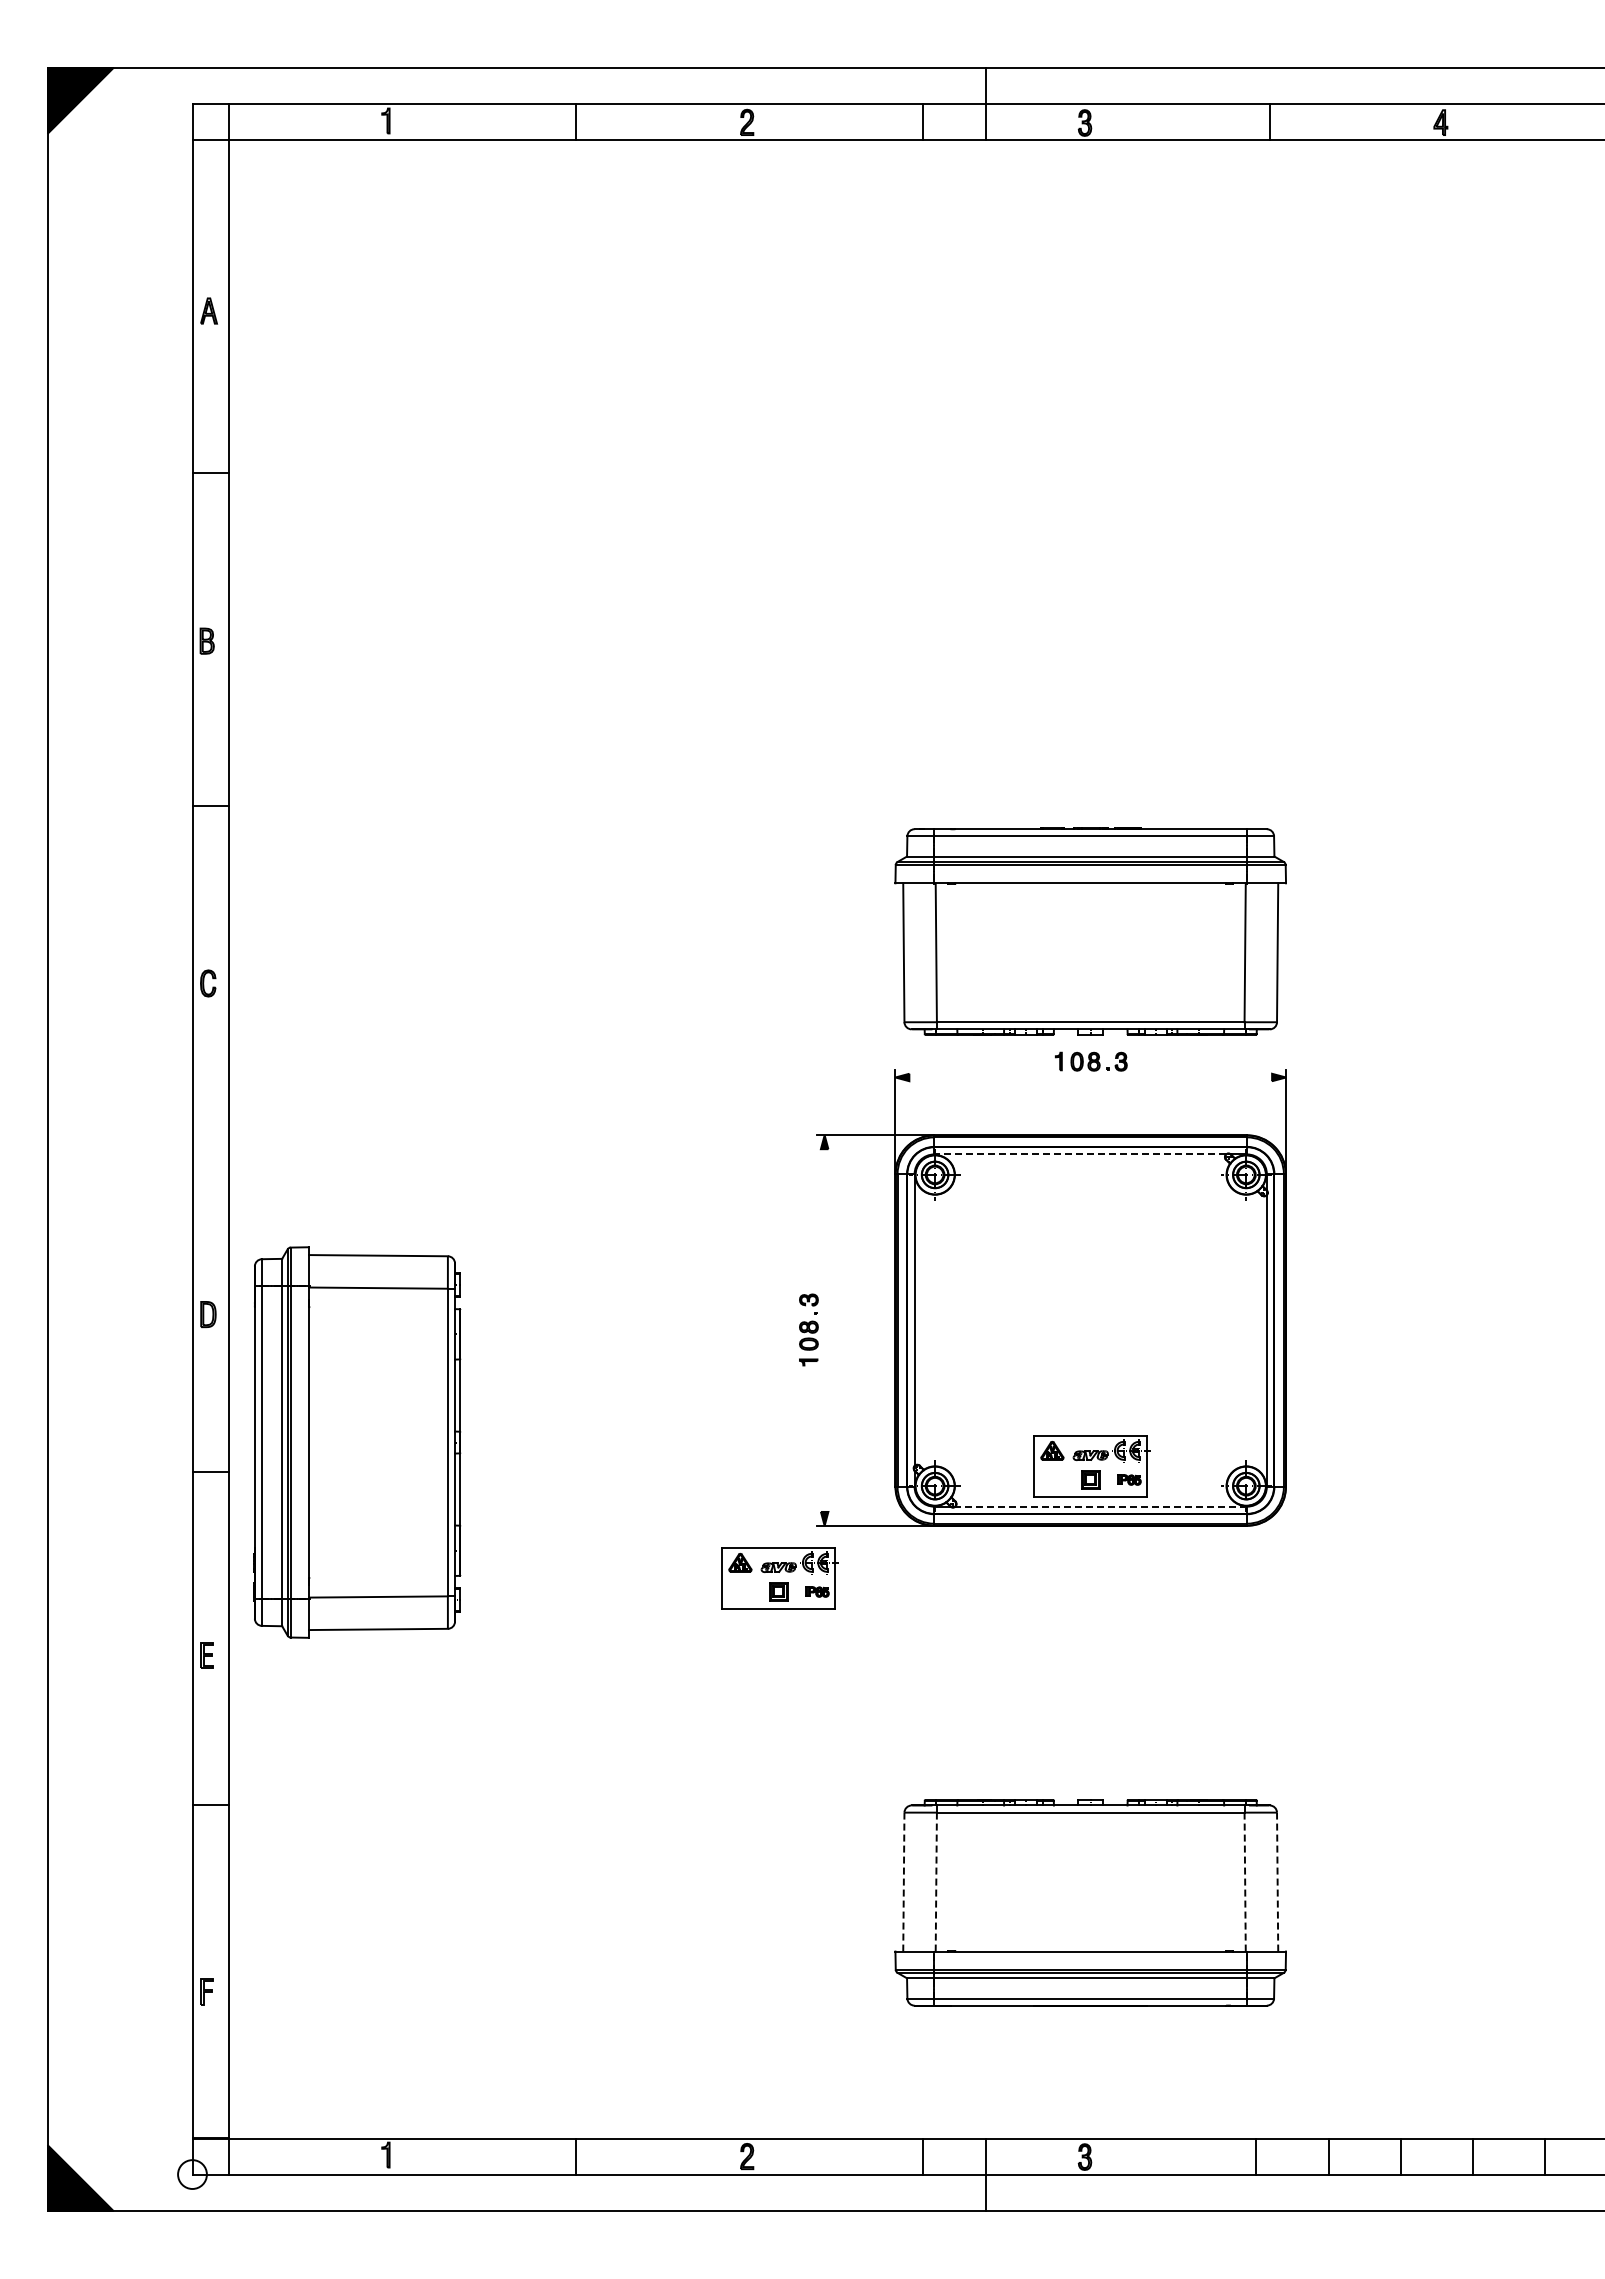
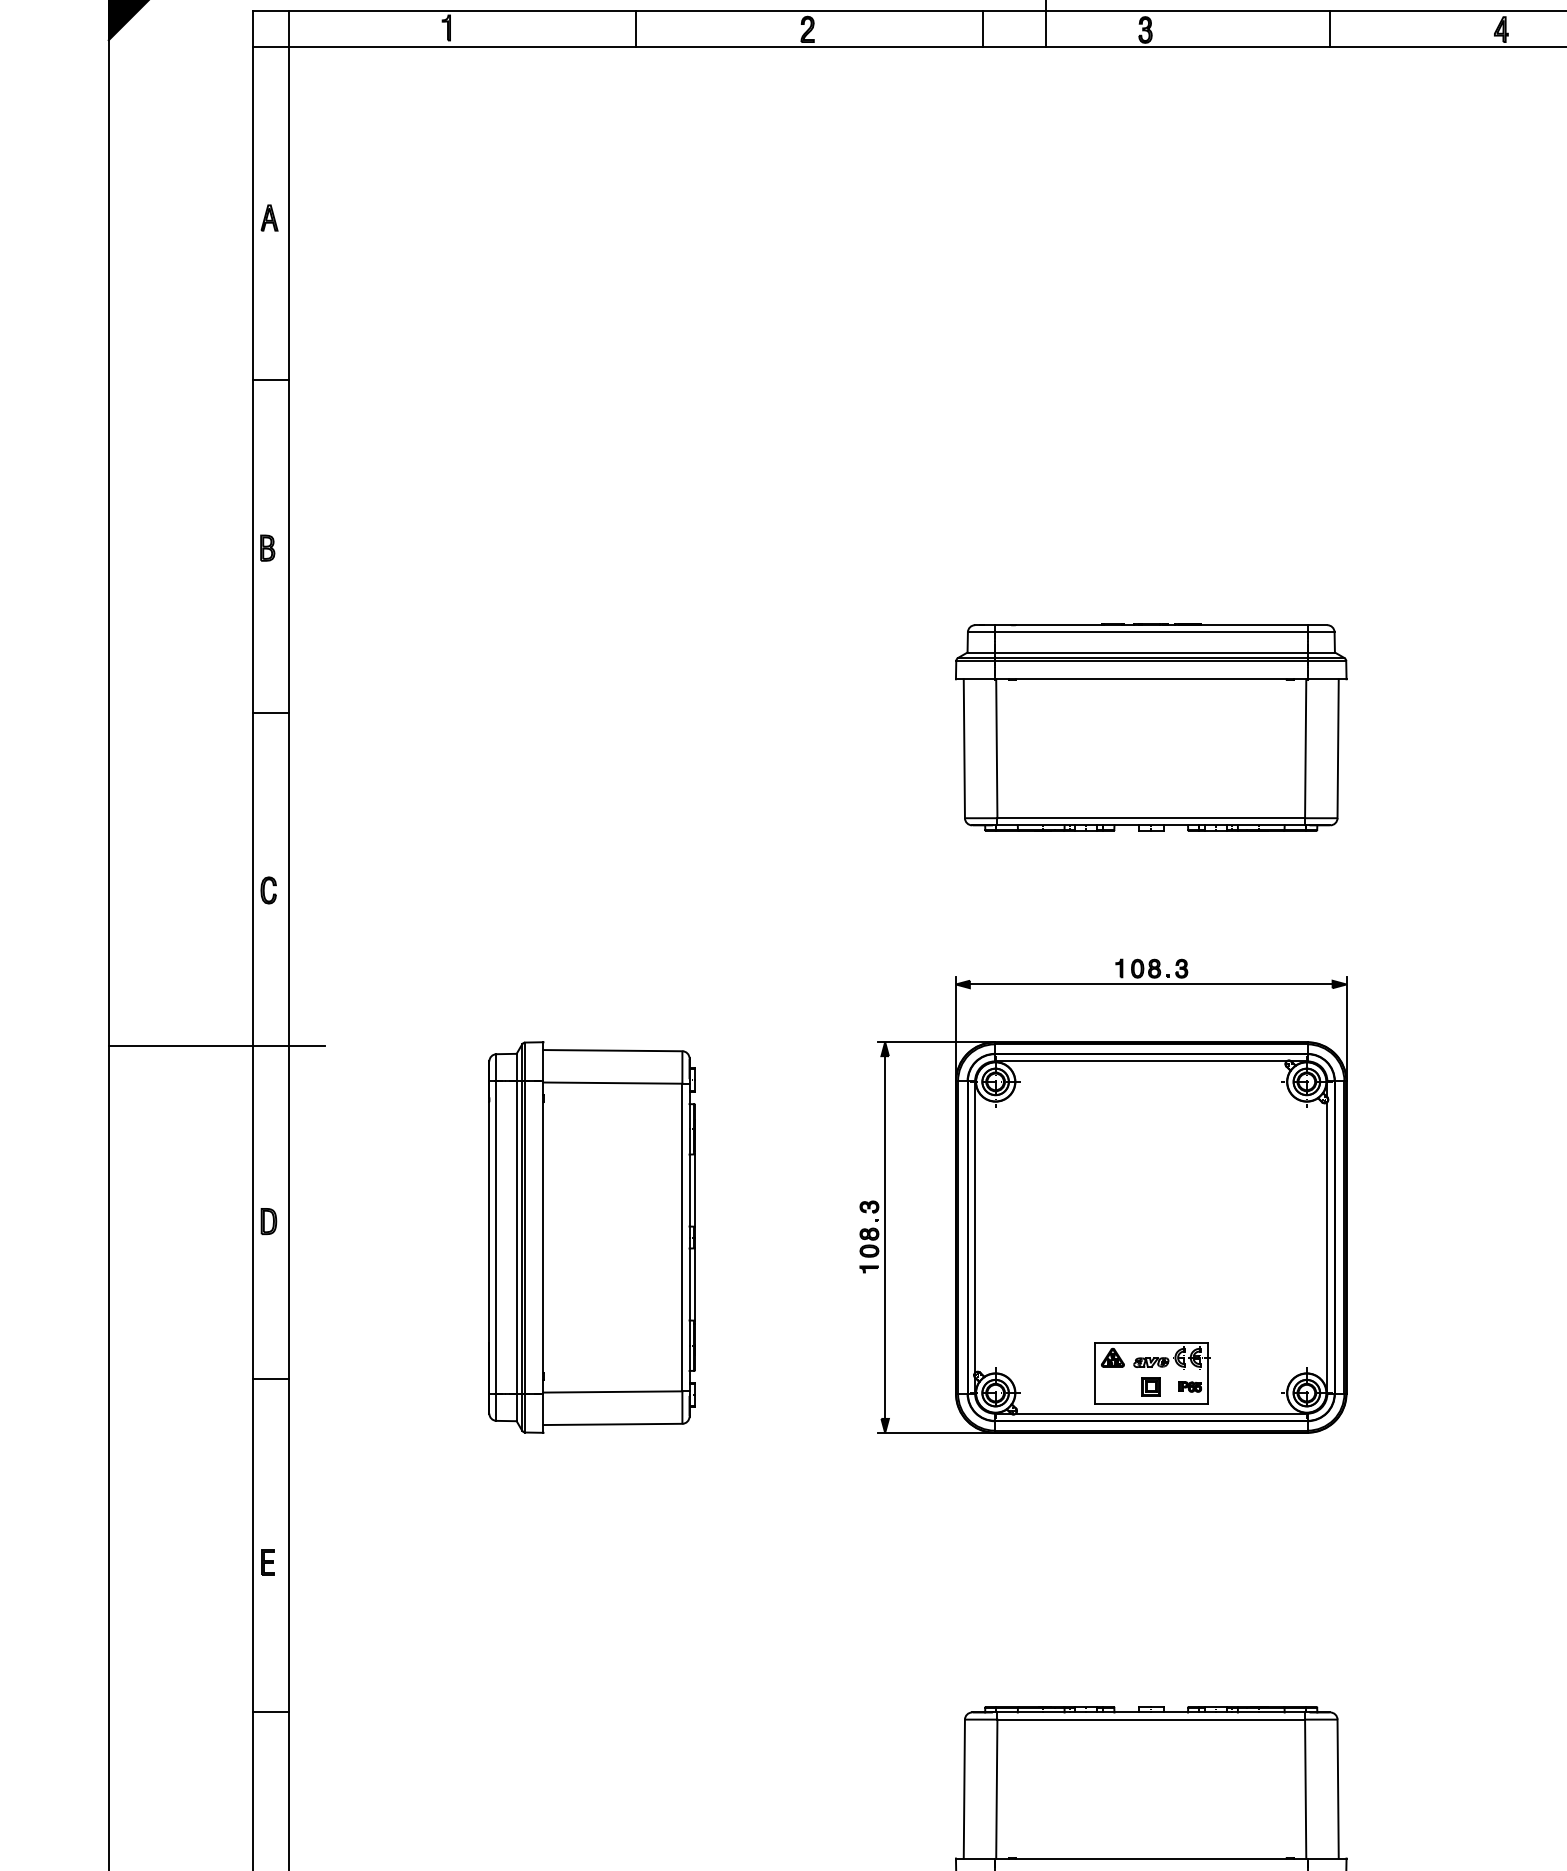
part: (1090, 931) -> (1151, 727), moved
line: (1090, 1077) -> (1151, 984), added
line: (156, 1139) -> (217, 1046), added
line: (1080, 1154) -> (1141, 1061), dashed -> solid
line: (824, 1330) -> (885, 1237), added
part: (357, 1442) -> (592, 1237), moved
line: (1101, 1506) -> (1162, 1413), dashed -> solid
part: (779, 1578) -> (840, 1485), removed
line: (903, 1881) -> (964, 1788), dashed -> solid
line: (936, 1881) -> (997, 1788), dashed -> solid
line: (1245, 1881) -> (1306, 1788), dashed -> solid
line: (1277, 1881) -> (1338, 1788), dashed -> solid

